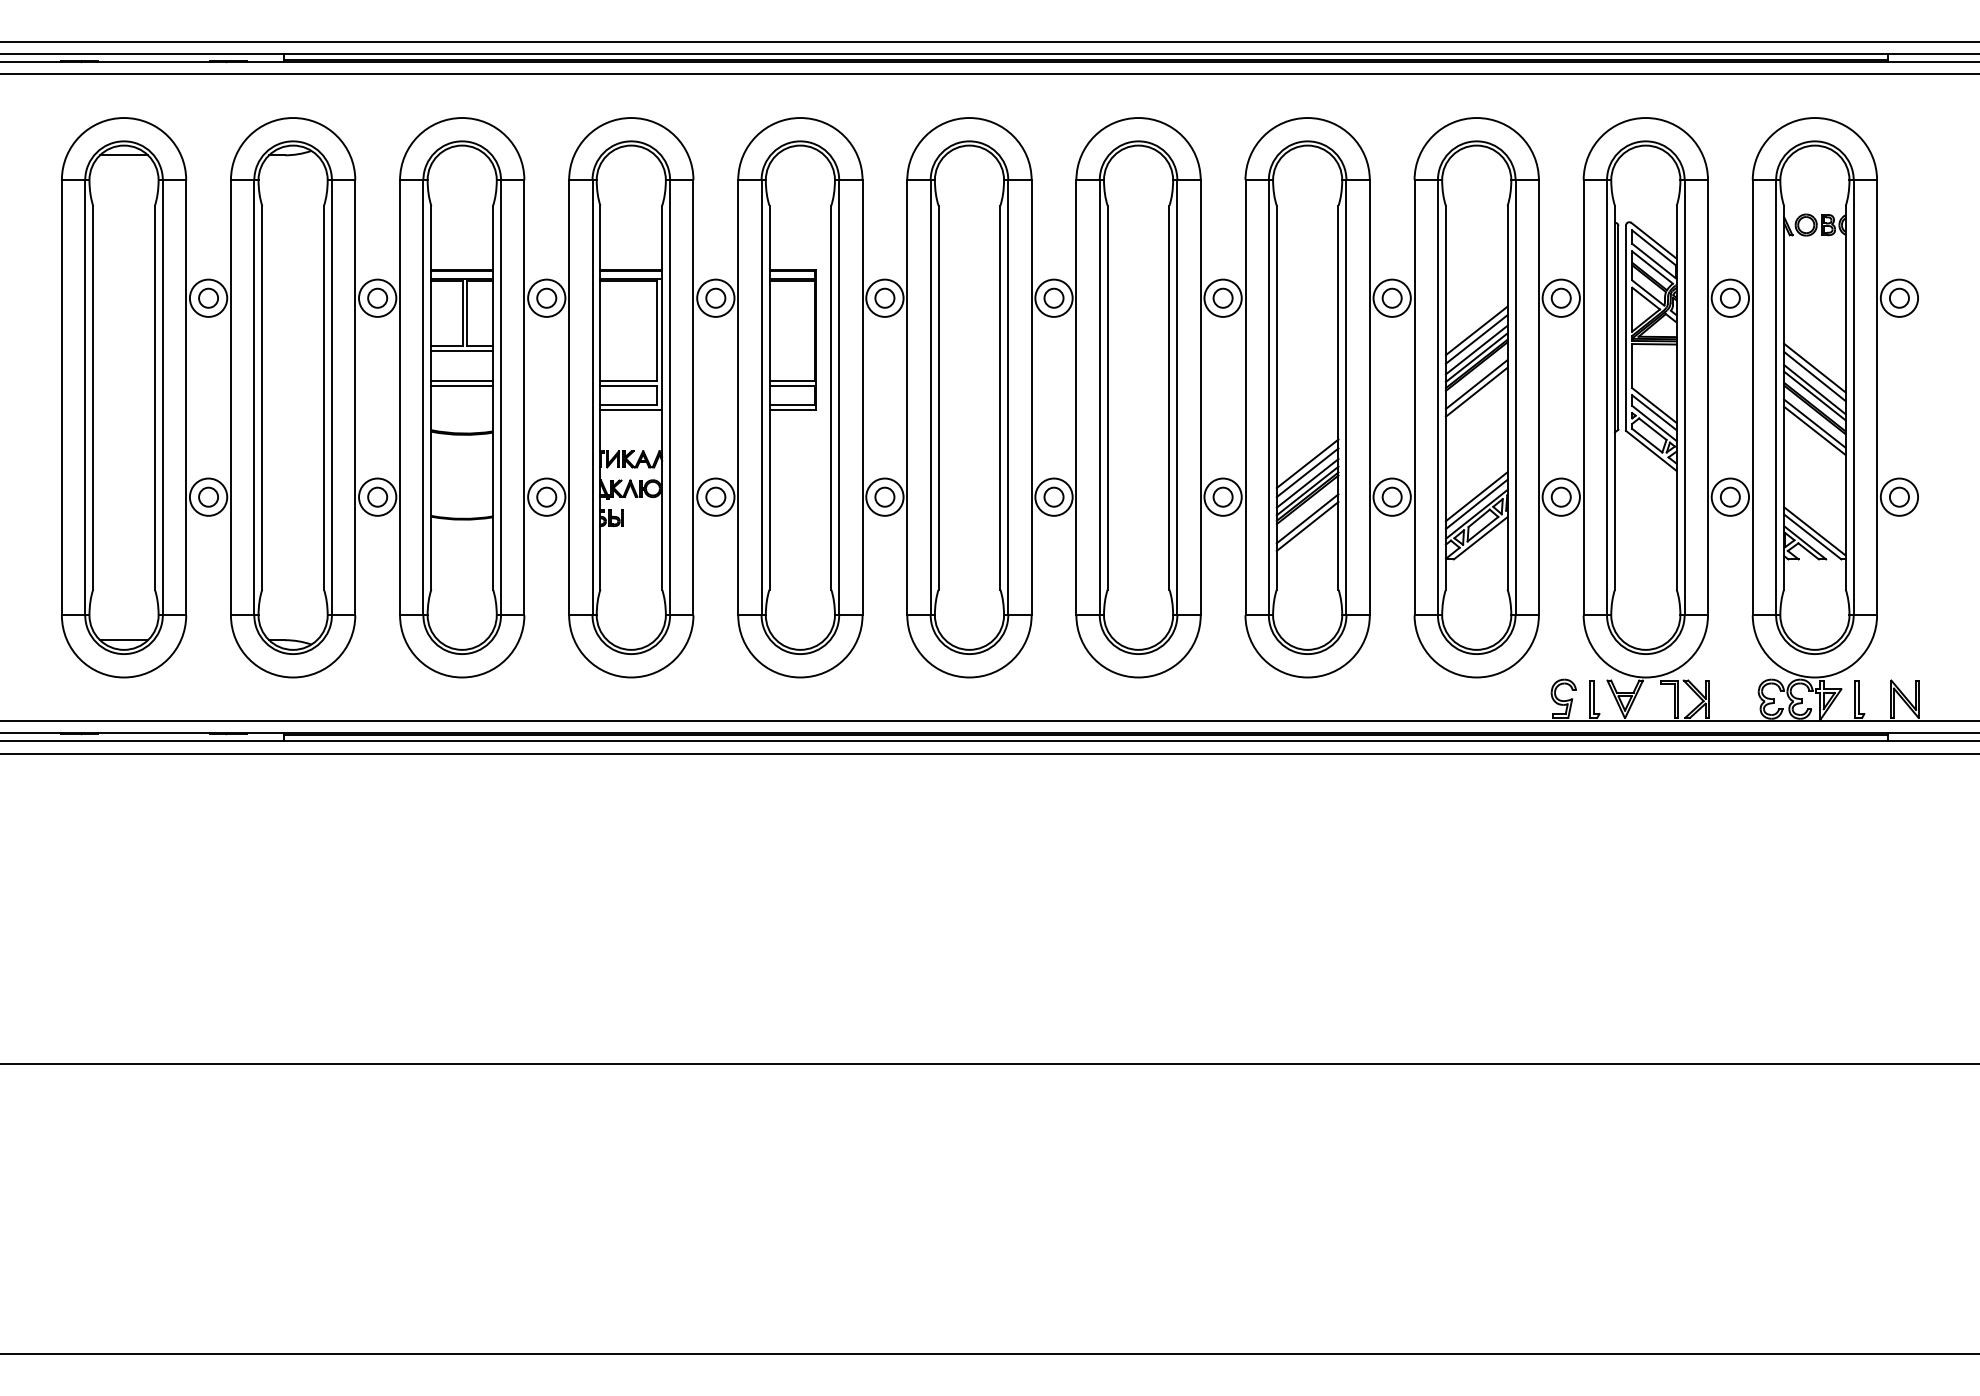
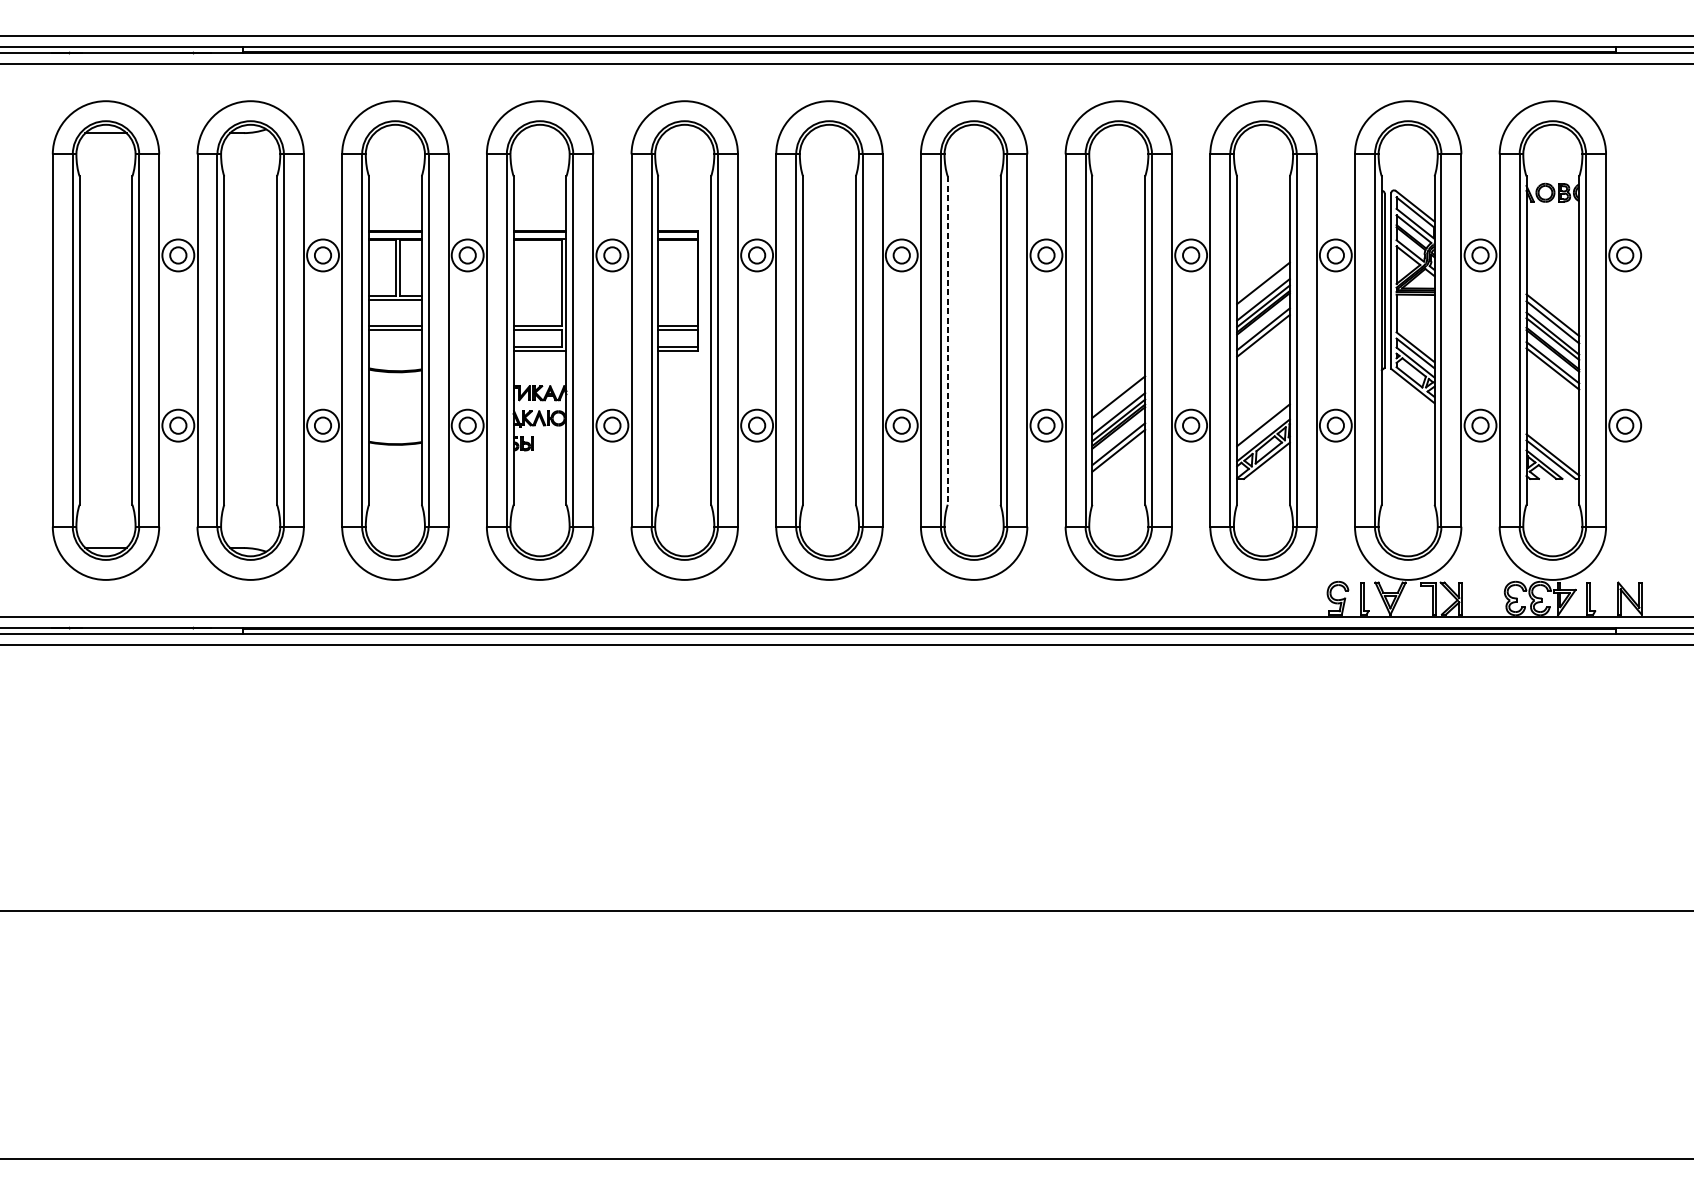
line: (1476, 339) -> (1263, 290), removed
line: (1107, 397) -> (947, 340), solid -> dashed
line: (1307, 472) -> (1118, 404), removed
line: (1476, 504) -> (1263, 431), removed

